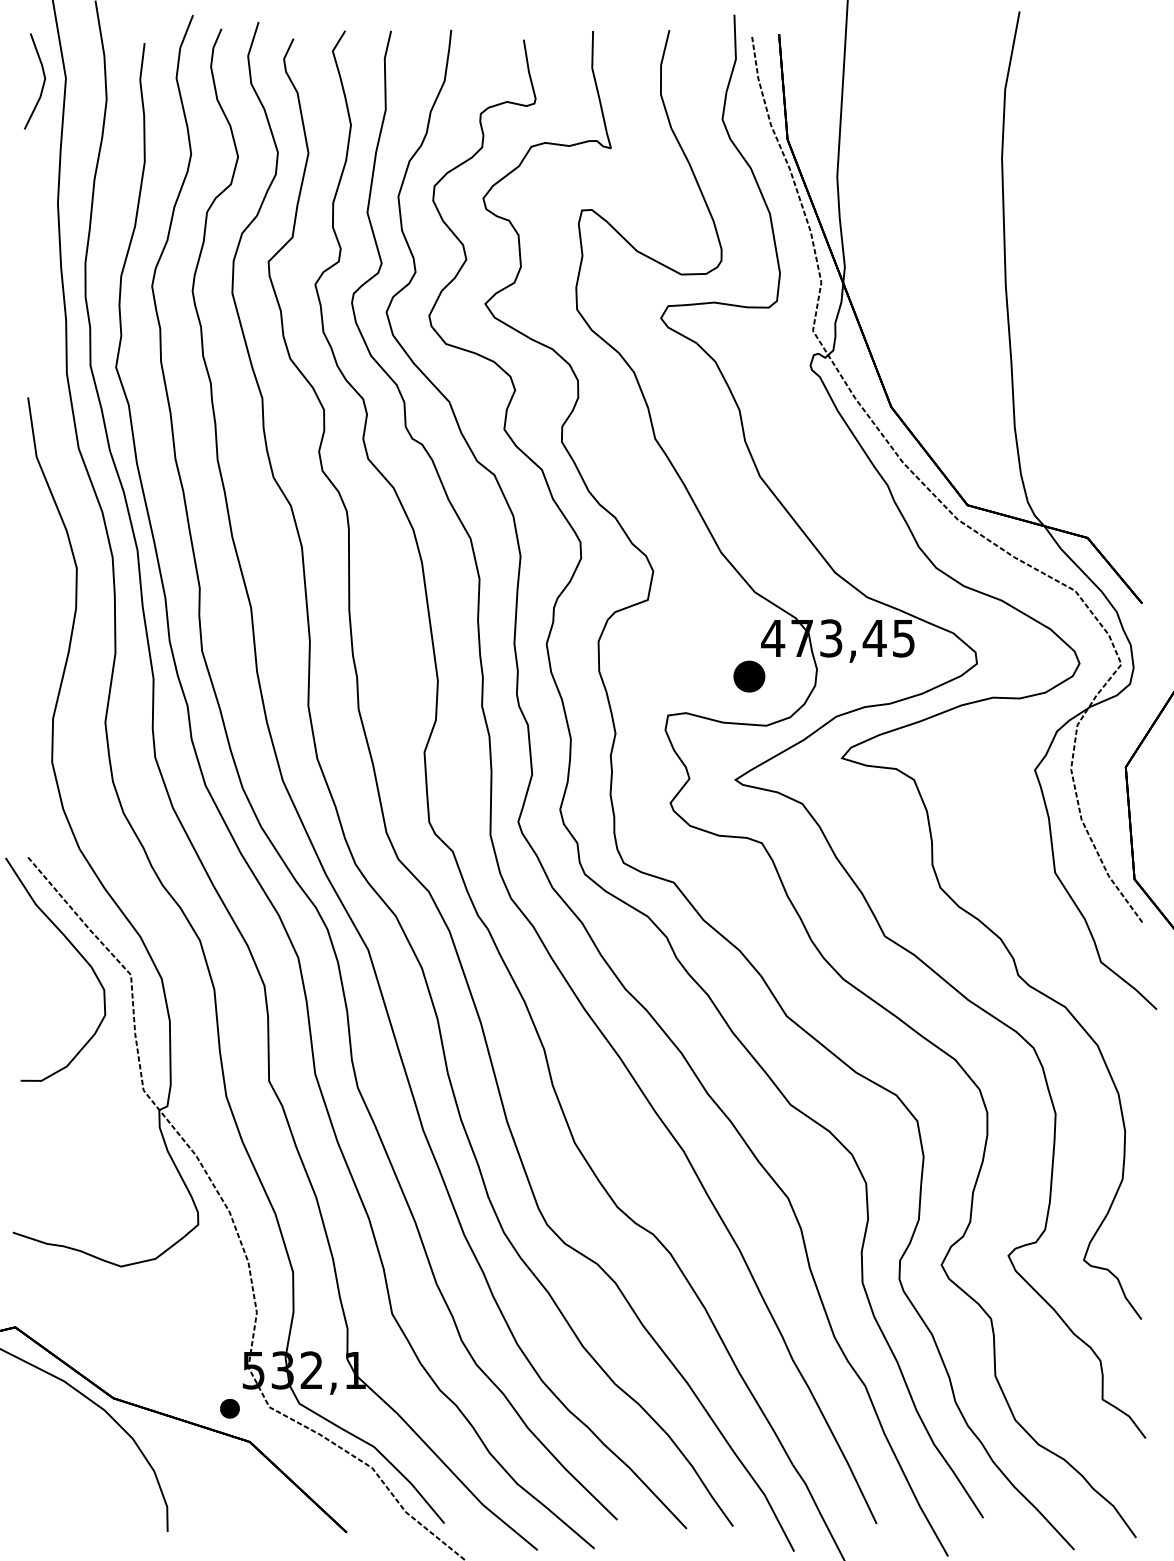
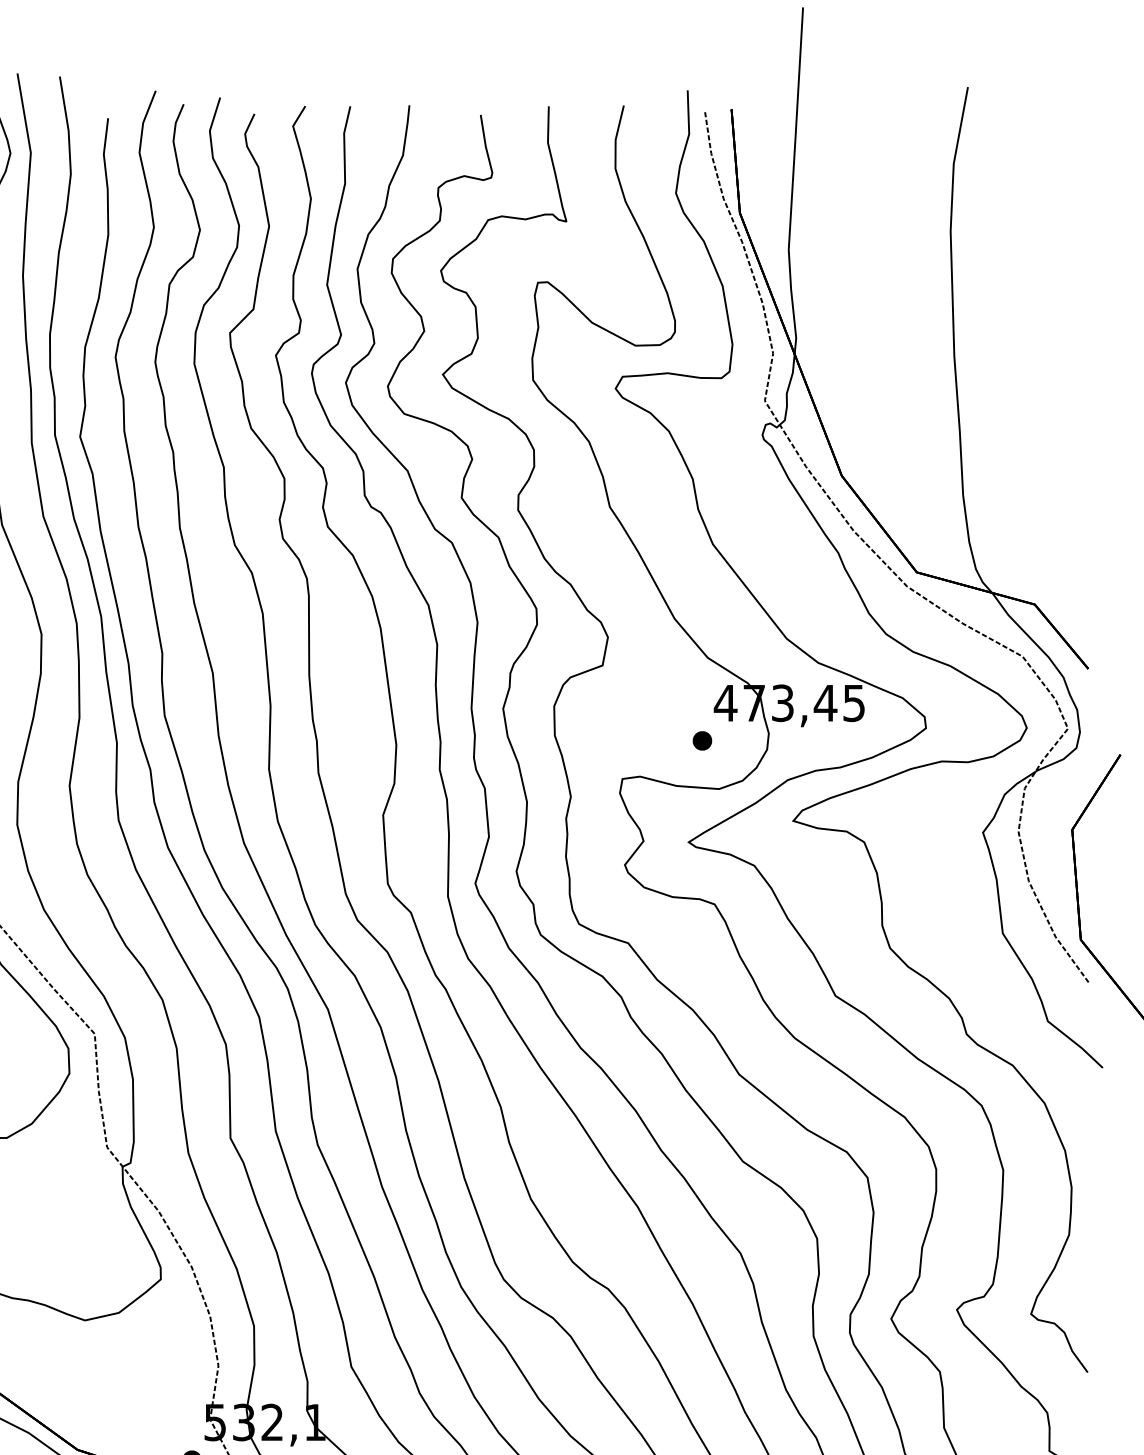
part: (749, 676) -> (702, 740), size x0.62

